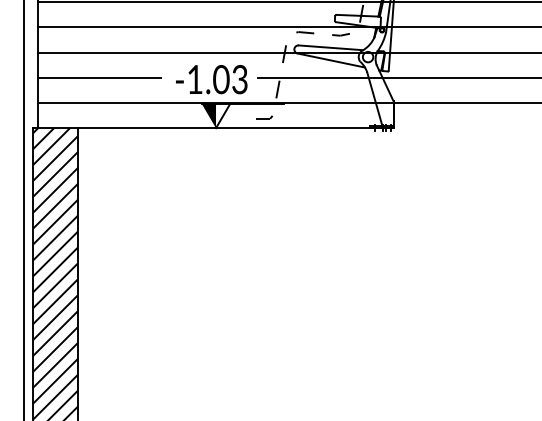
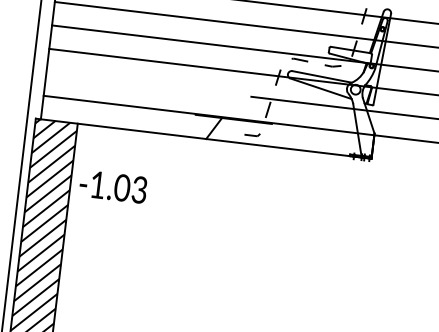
line: (99, 77) -> (103, 78), removed
text: (211, 79) -> (113, 186), moved
fill: (208, 115) -> (200, 126), removed

